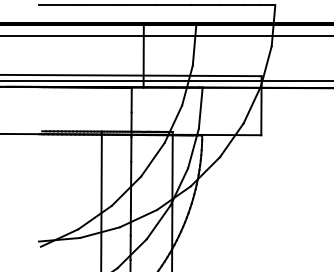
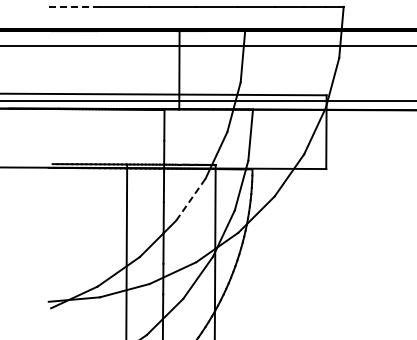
line: (59, 5) -> (74, 6), solid -> dashed
line: (152, 159) -> (190, 199), solid -> dashed

